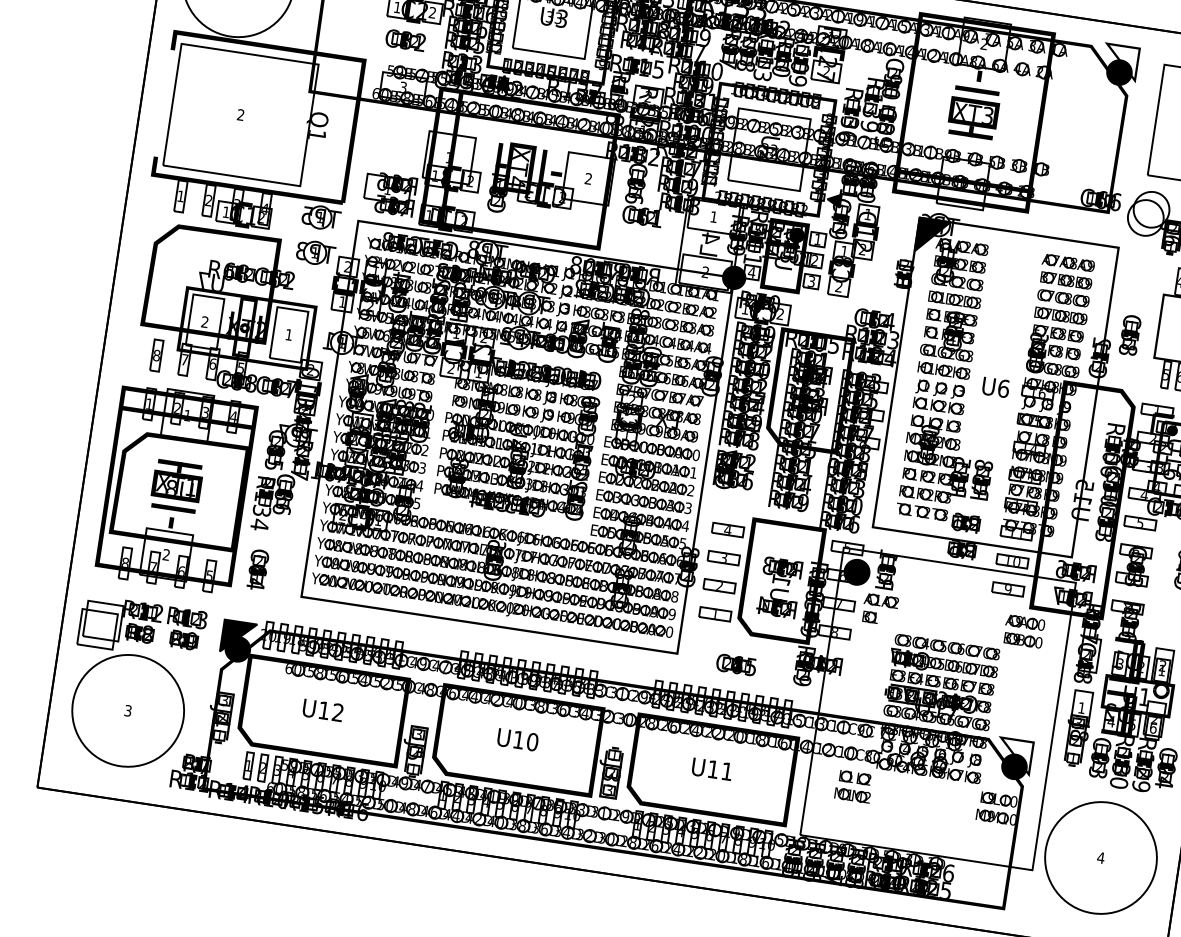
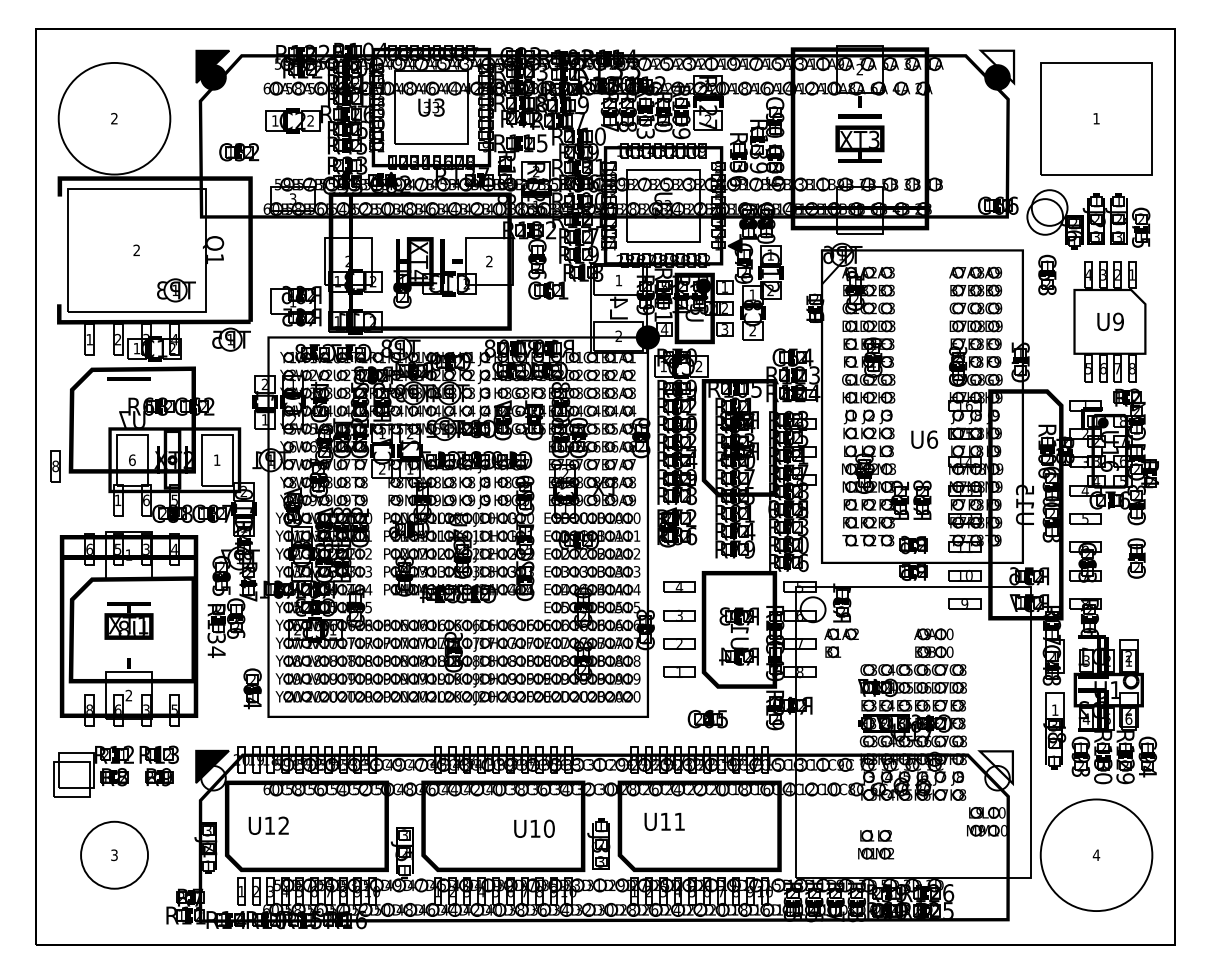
part: (405, 40) -> (239, 152), moved
text: (446, 157) -> (346, 261), 1 -> 2
fill: (932, 236) -> (837, 267), removed
part: (315, 253) -> (176, 290), moved
text: (205, 321) -> (132, 459), 2 -> 6
part: (1130, 334) -> (1047, 274), moved
part: (156, 355) -> (55, 466), moved
text: (185, 359) -> (118, 499), 7 -> 1
text: (995, 387) -> (924, 439), moved
text: (149, 403) -> (89, 548), 1 -> 6
text: (178, 407) -> (118, 548), 2 -> 5
line: (173, 508) -> (128, 378), moved
text: (154, 566) -> (118, 708), 7 -> 6
part: (257, 569) -> (252, 688), moved
text: (181, 570) -> (146, 708), 6 -> 3
fill: (856, 571) -> (812, 609), removed
part: (1023, 631) -> (933, 643), moved
fill: (237, 648) -> (213, 777), removed
text: (322, 710) -> (268, 825), moved
circle: (128, 711) -> (114, 855), size x0.6
text: (517, 739) -> (534, 828), moved
fill: (1014, 766) -> (997, 777), removed
text: (712, 769) -> (664, 821), moved
part: (854, 786) -> (876, 844), moved

